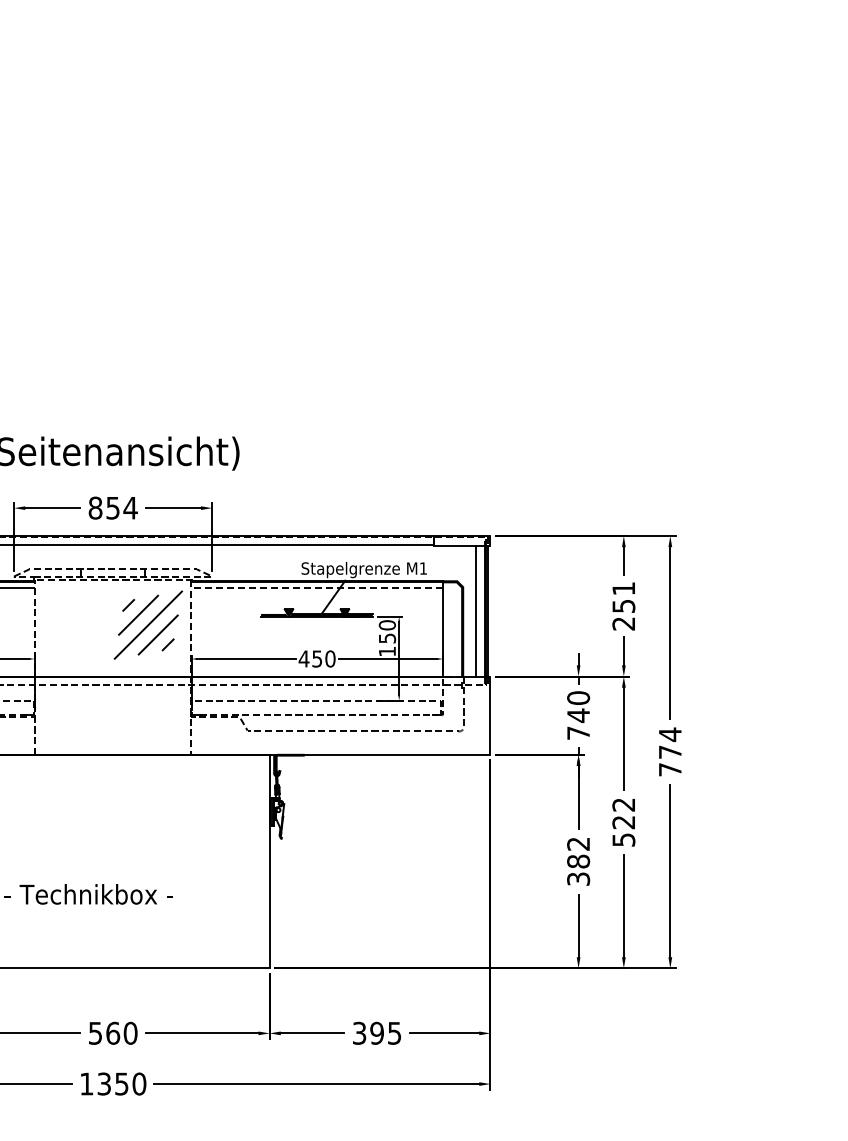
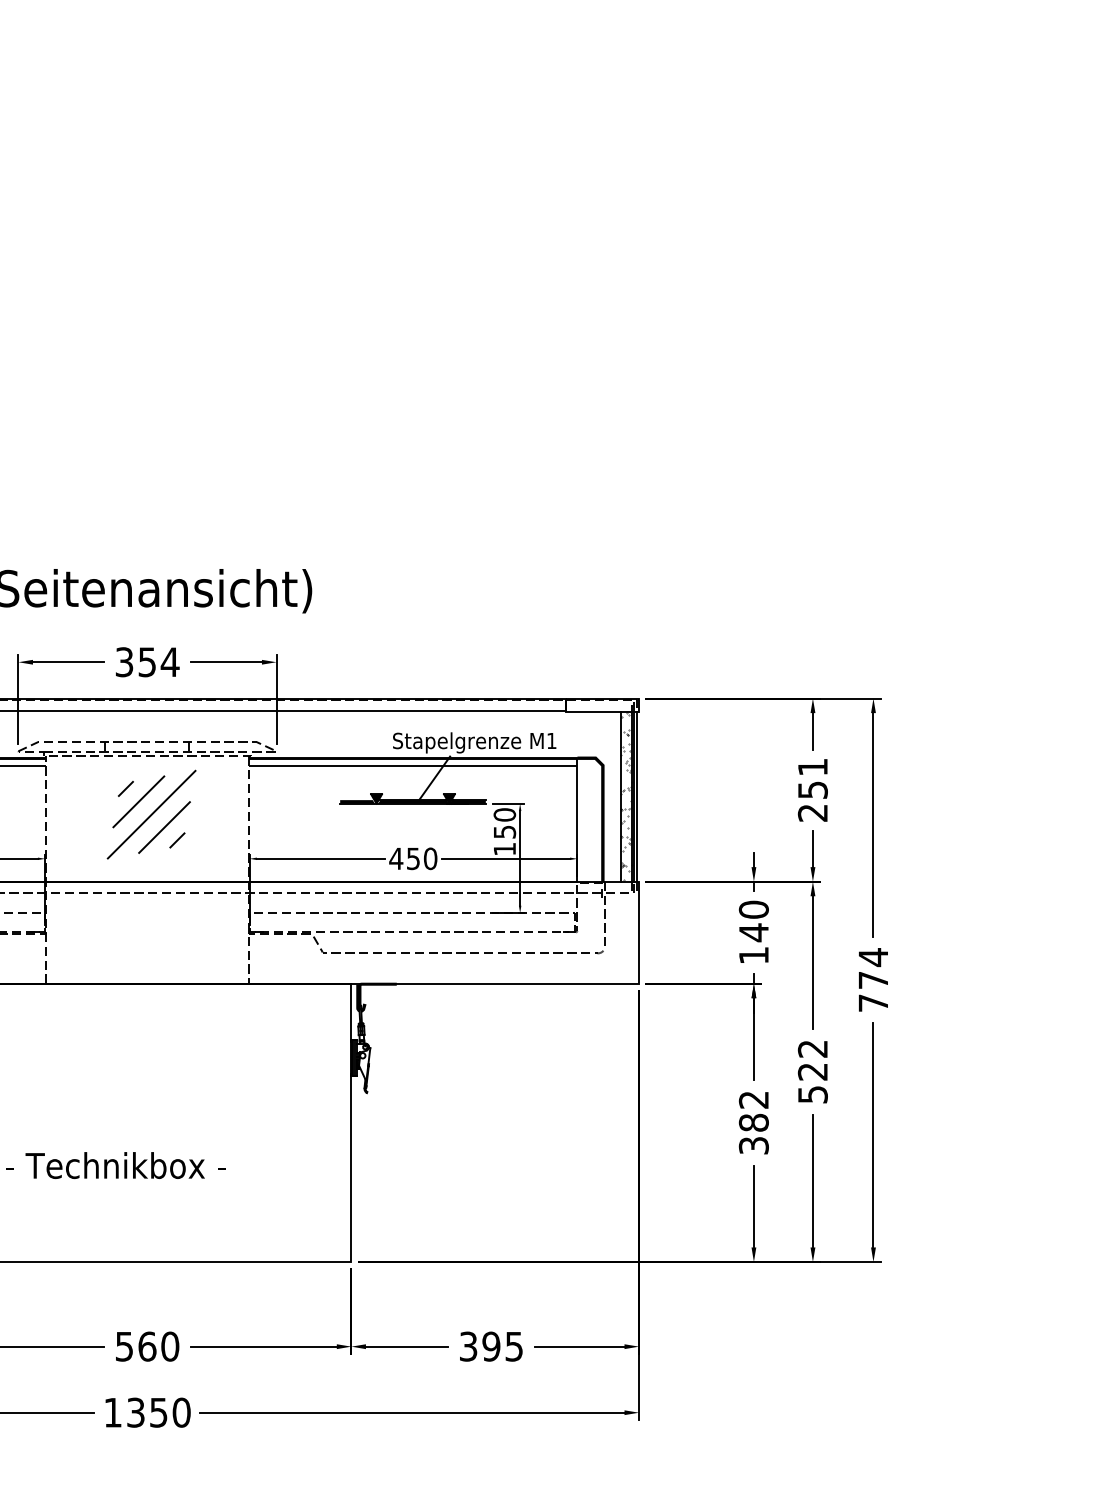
text: (95, 507) -> (124, 661), 854 -> 354
line: (316, 587) -> (412, 765), dashed -> solid
hatch: (480, 610) -> (626, 795), added
part: (148, 624) -> (151, 813), moved
text: (578, 732) -> (753, 954), 740 -> 140

